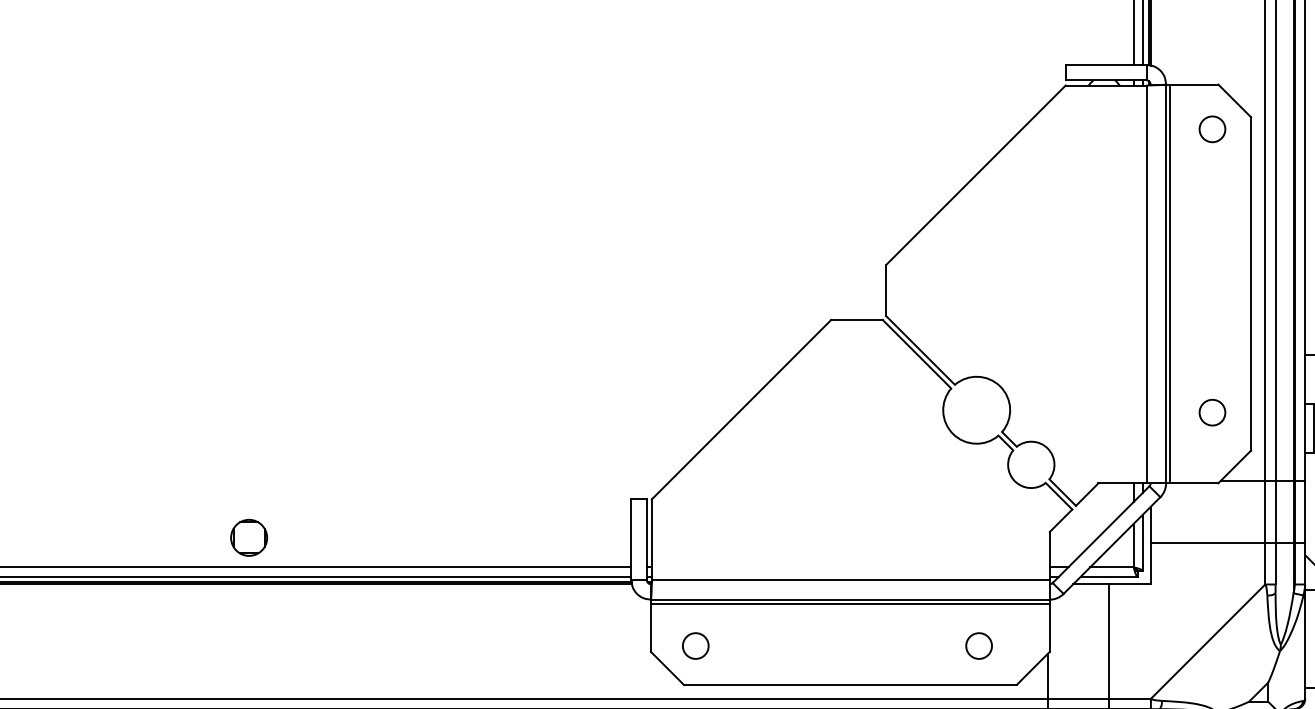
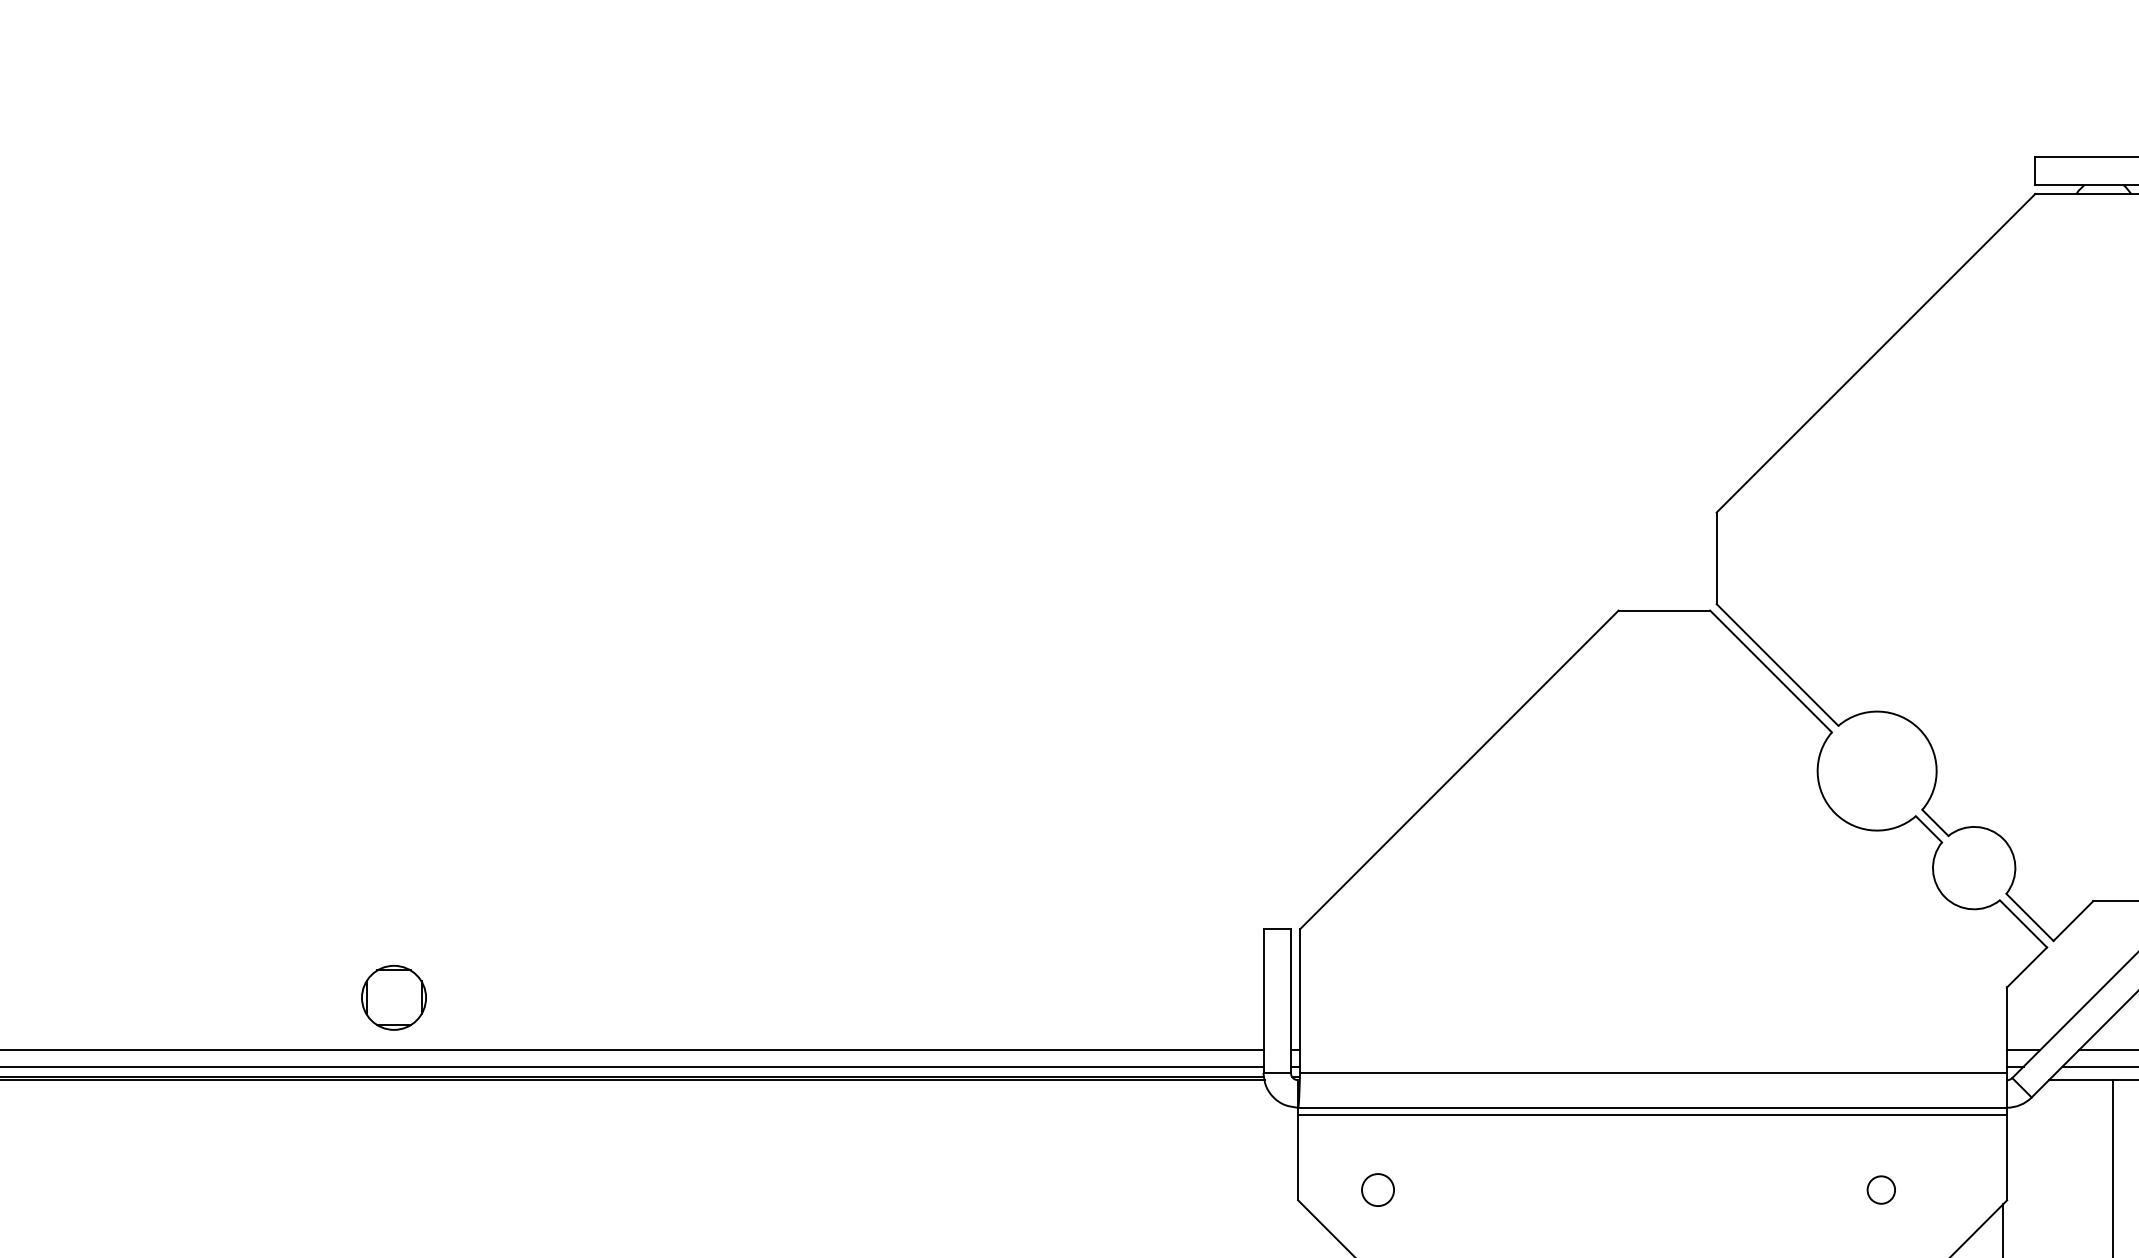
part: (248, 537) -> (392, 997), moved
circle: (695, 645) -> (1377, 1189), size x0.7
circle: (978, 645) -> (1880, 1189), size x0.6

